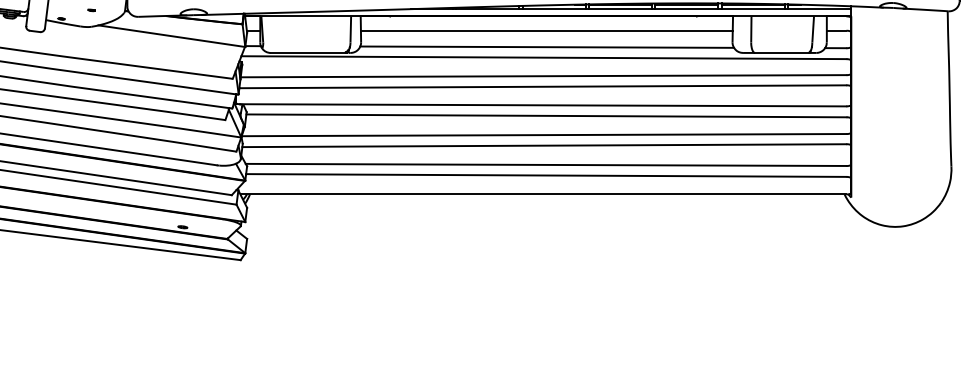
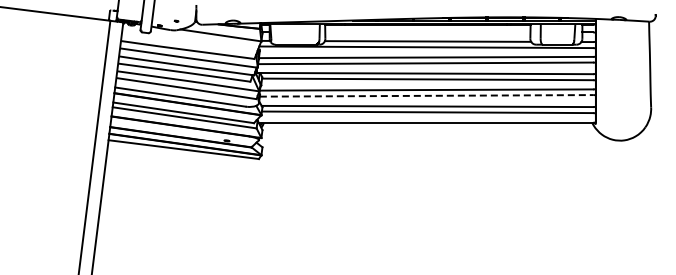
line: (546, 30) -> (427, 32), removed
line: (544, 145) -> (426, 95), solid -> dashed

